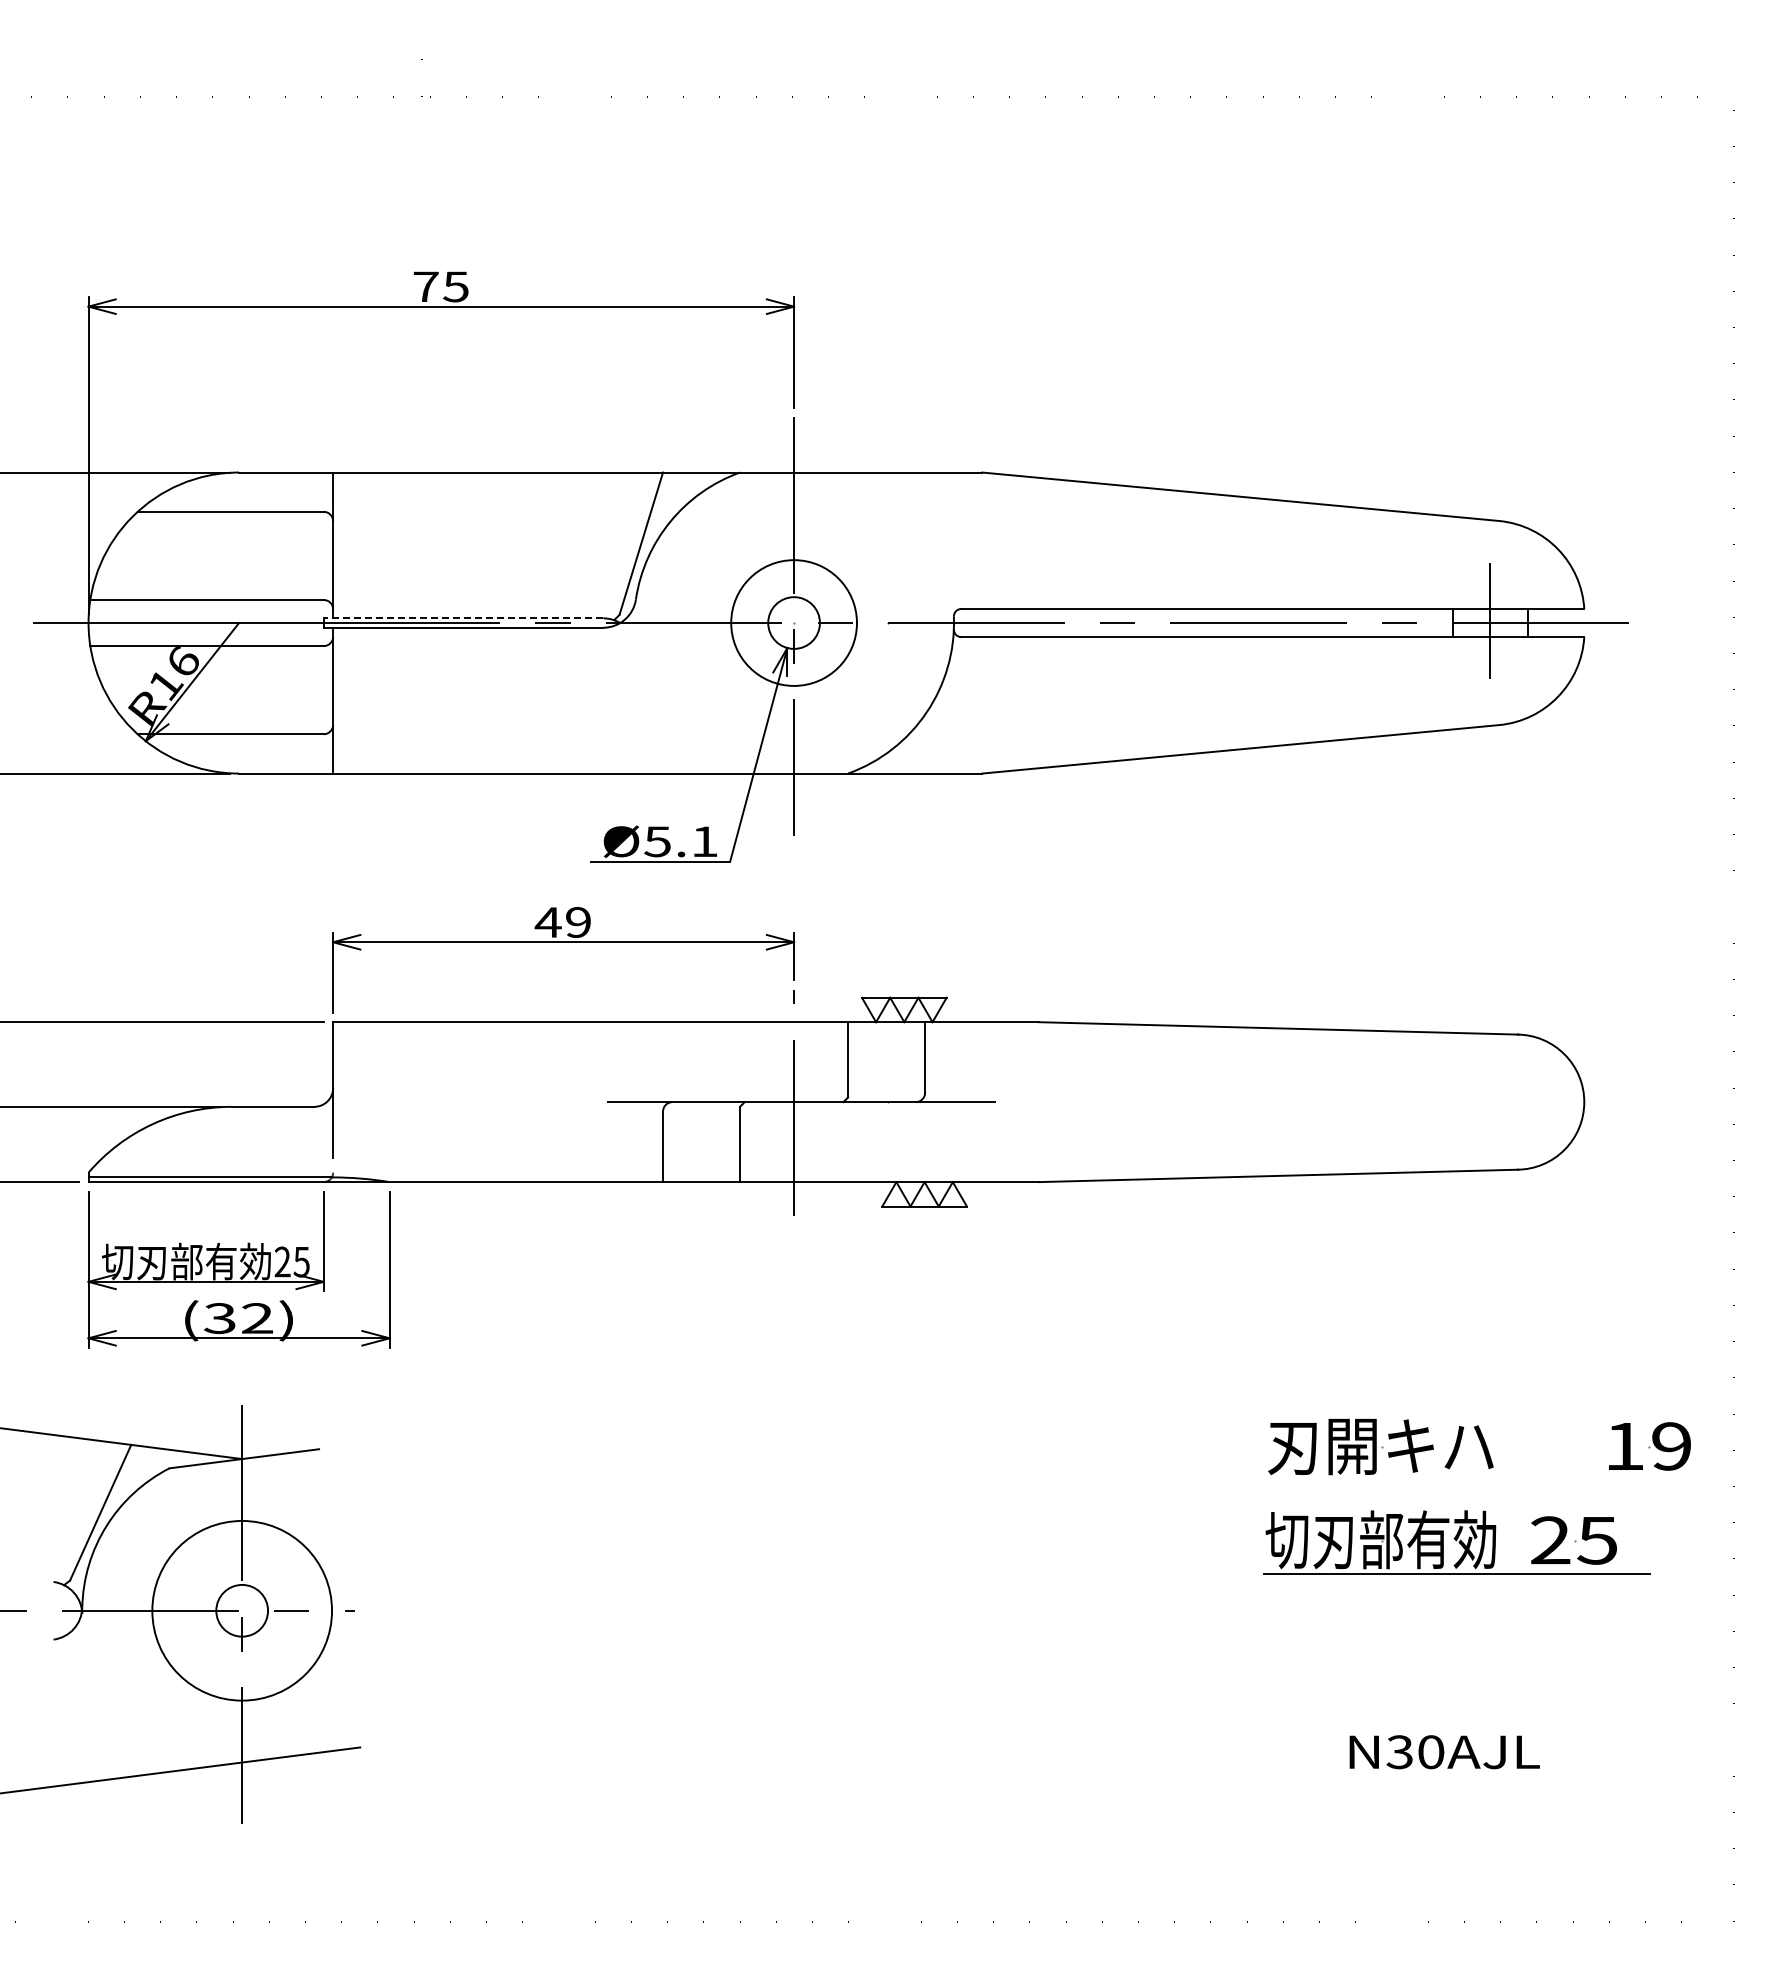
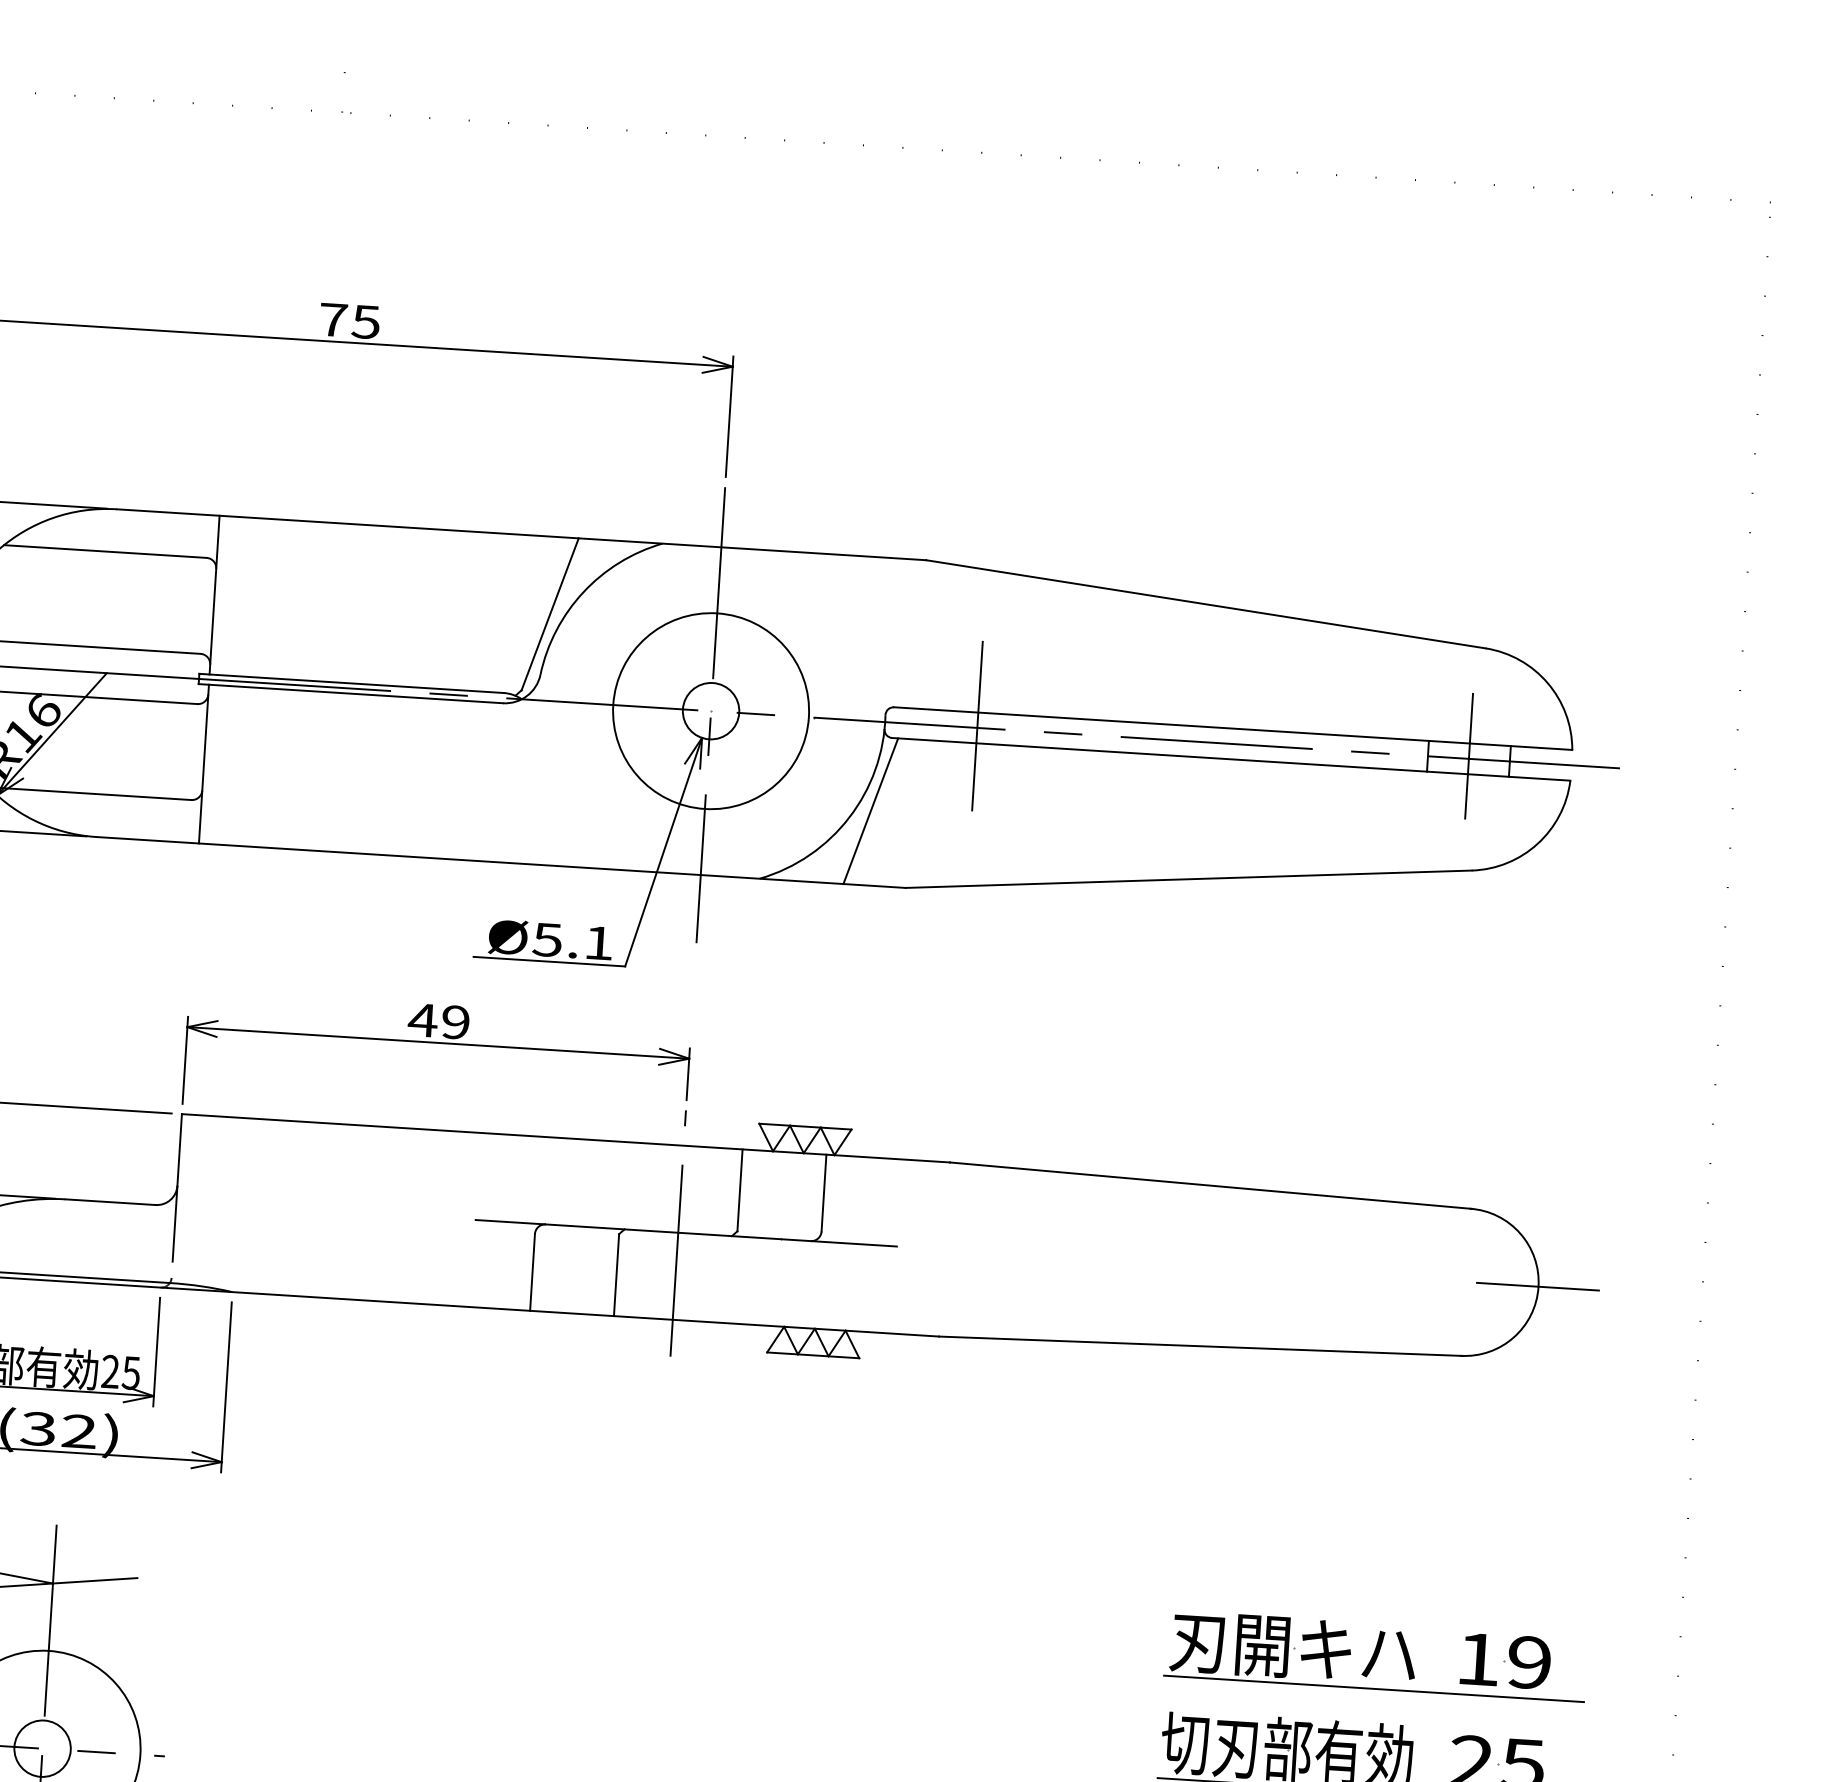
line: (463, 618) -> (351, 683), dashed -> solid
line: (1038, 621) -> (977, 726), added
circle: (793, 622) -> (710, 710), size x1.43
line: (945, 705) -> (870, 811), added
line: (1583, 1102) -> (1537, 1287), added
part: (1649, 1446) -> (1505, 1661), moved
line: (1456, 1479) -> (1373, 1688), added

